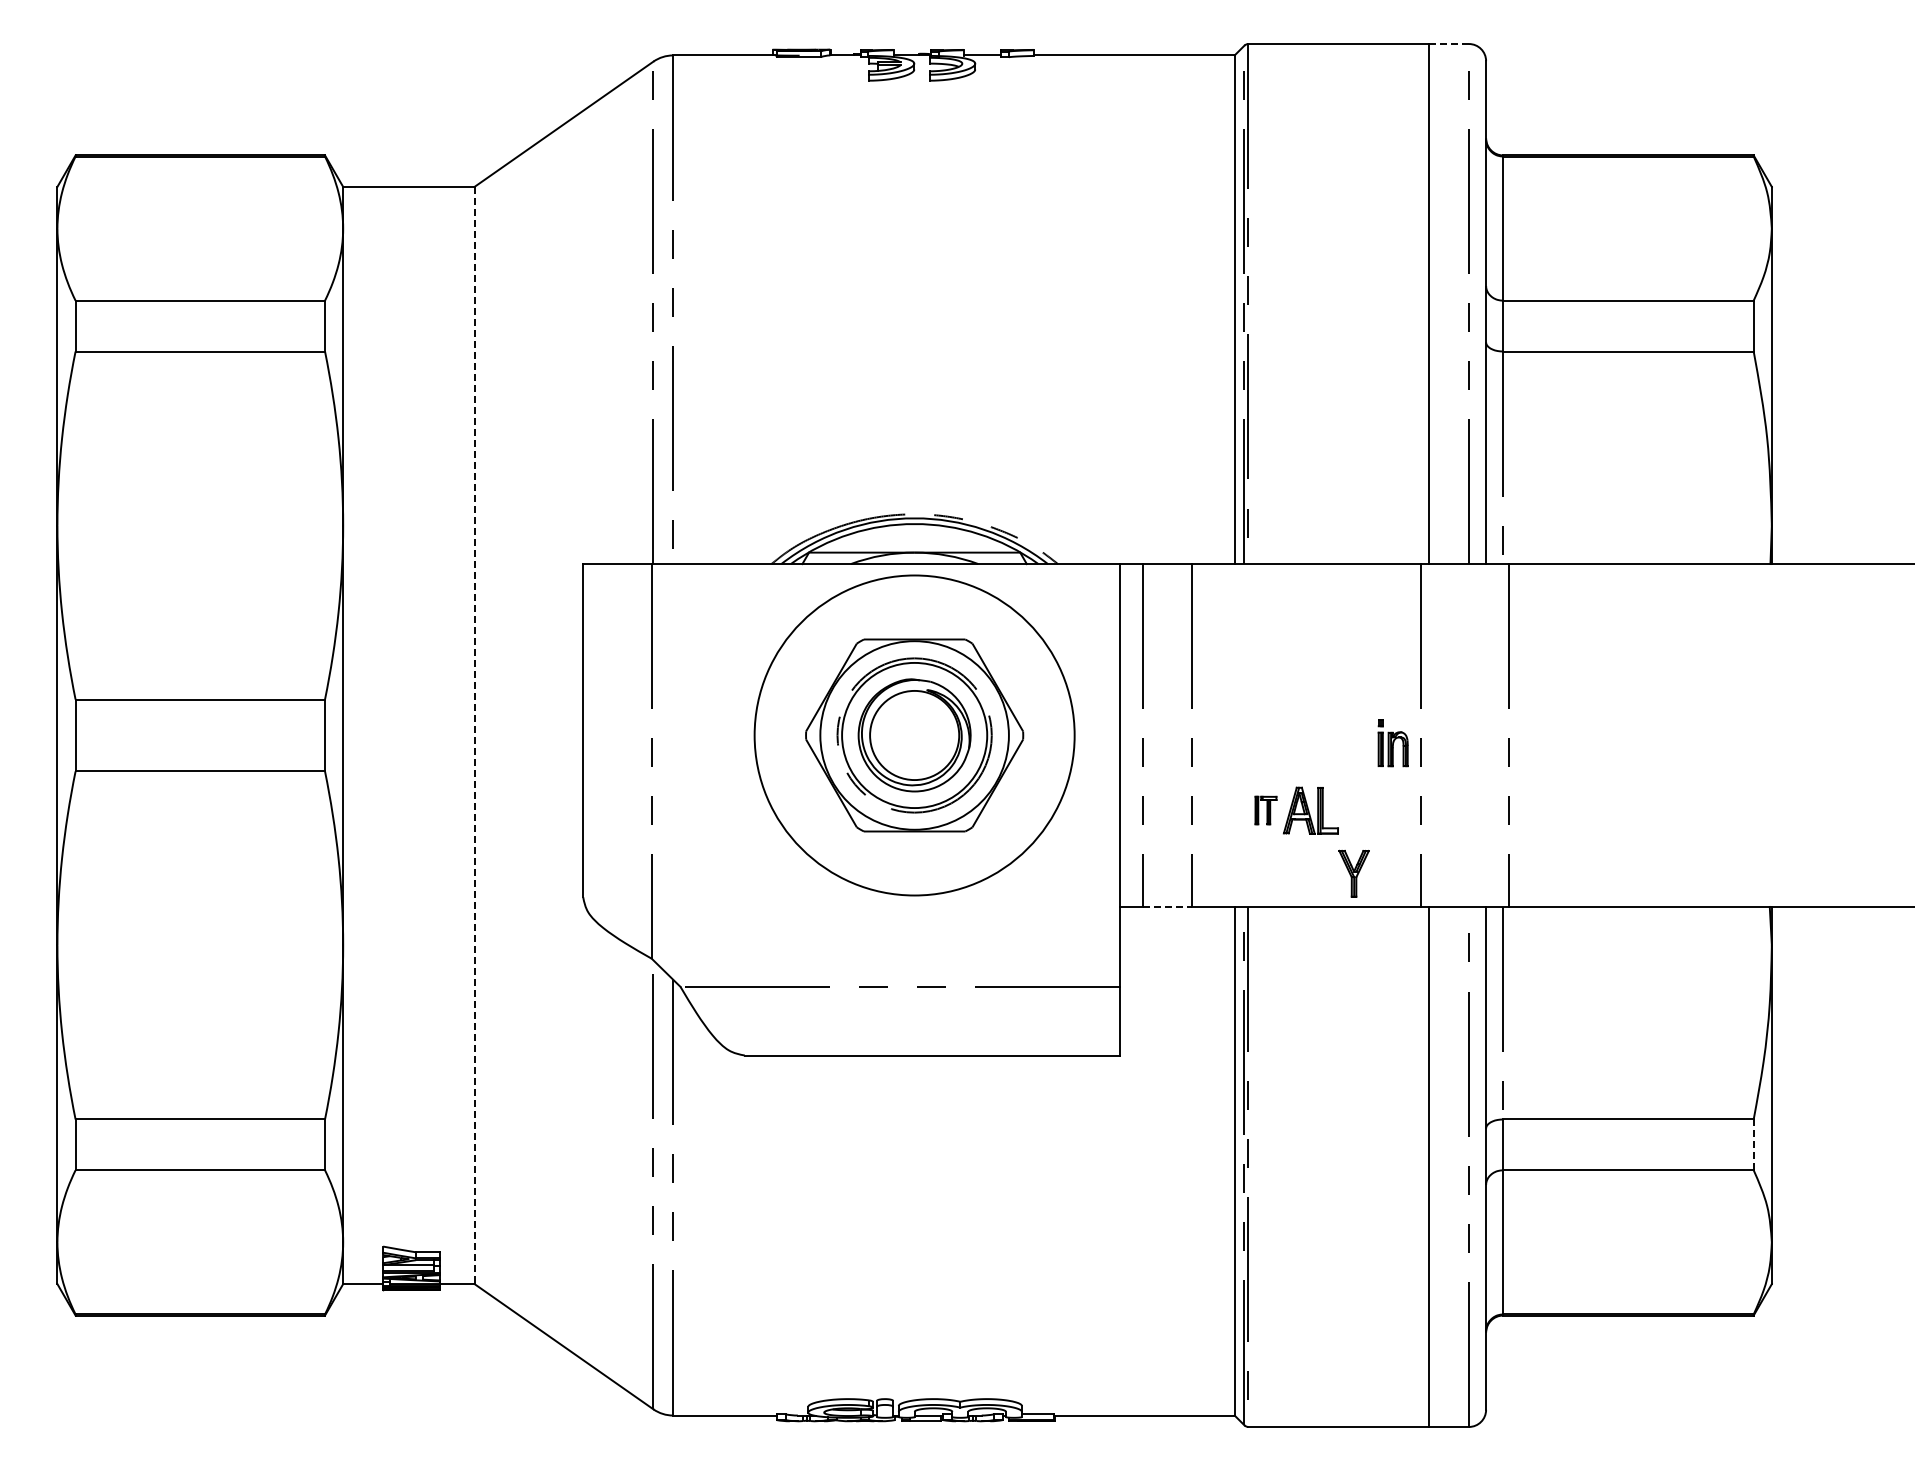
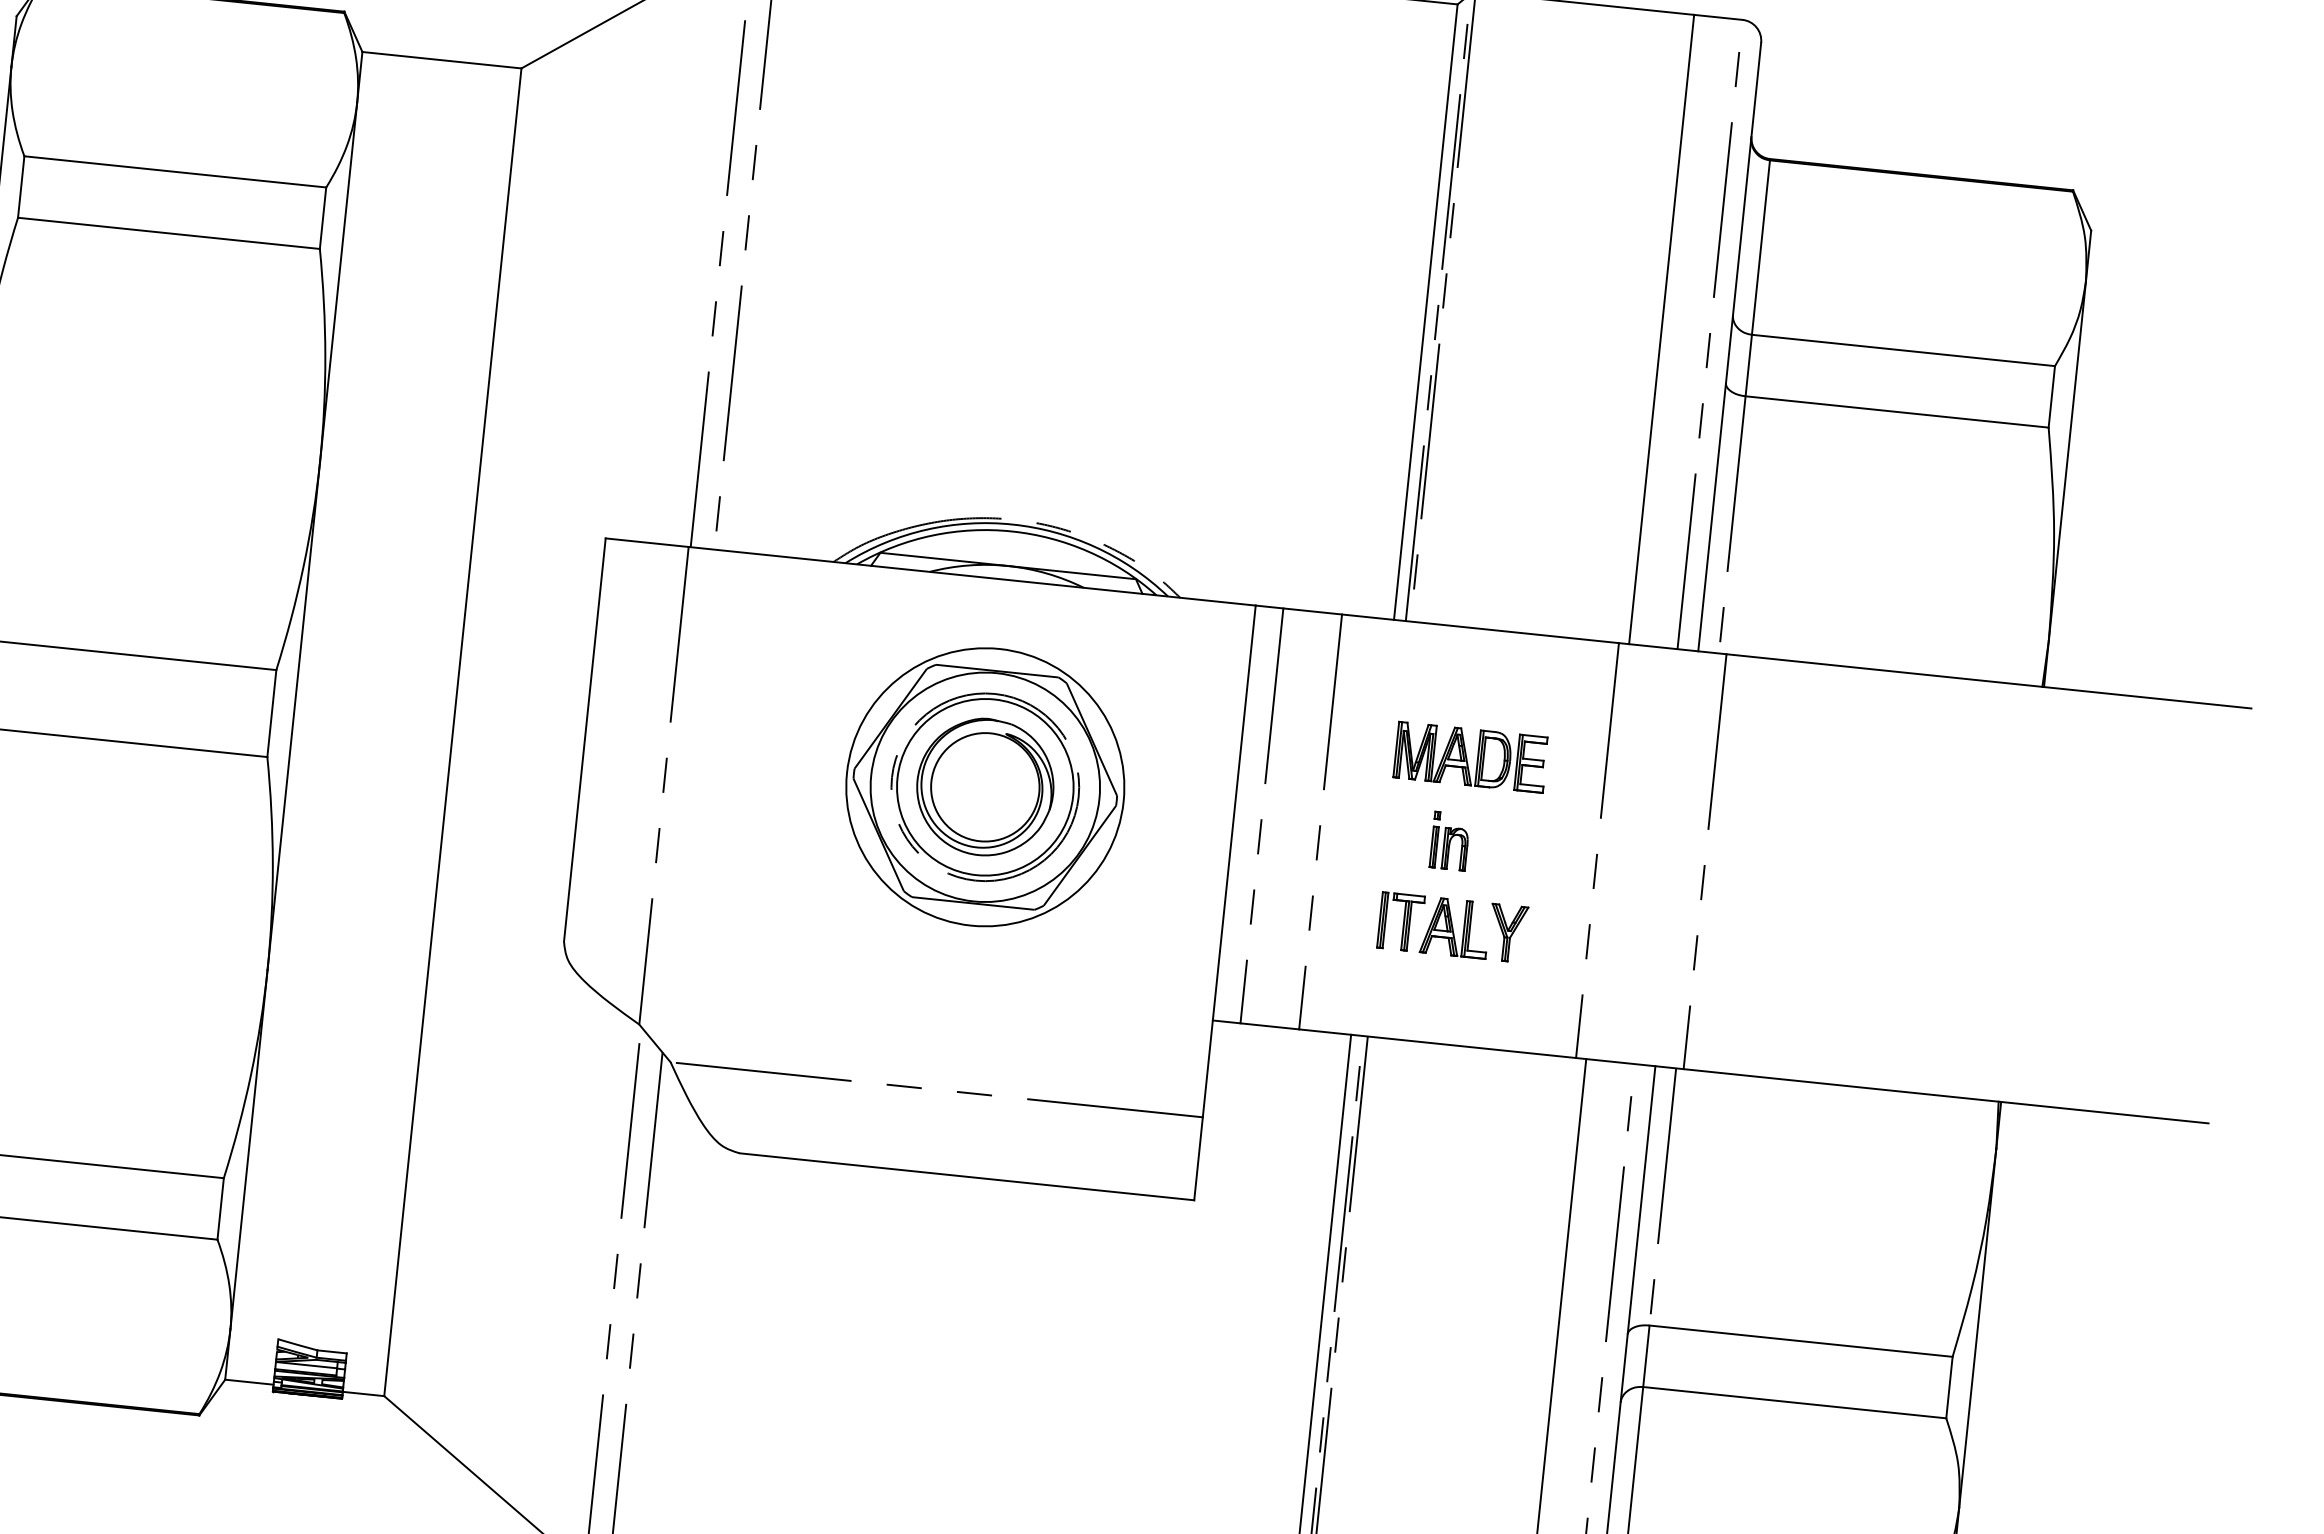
line: (1448, 44) -> (1717, 17), dashed -> solid
part: (1308, 669) -> (1470, 756), added
line: (474, 735) -> (452, 732), dashed -> solid
circle: (914, 735) -> (985, 787), size x0.71
part: (1392, 743) -> (1449, 841), moved
part: (1265, 810) -> (1400, 921), size x1.67
part: (1353, 873) -> (1506, 932), moved
line: (1167, 906) -> (1269, 1025), dashed -> solid
line: (1753, 1145) -> (1949, 1388), dashed -> solid

